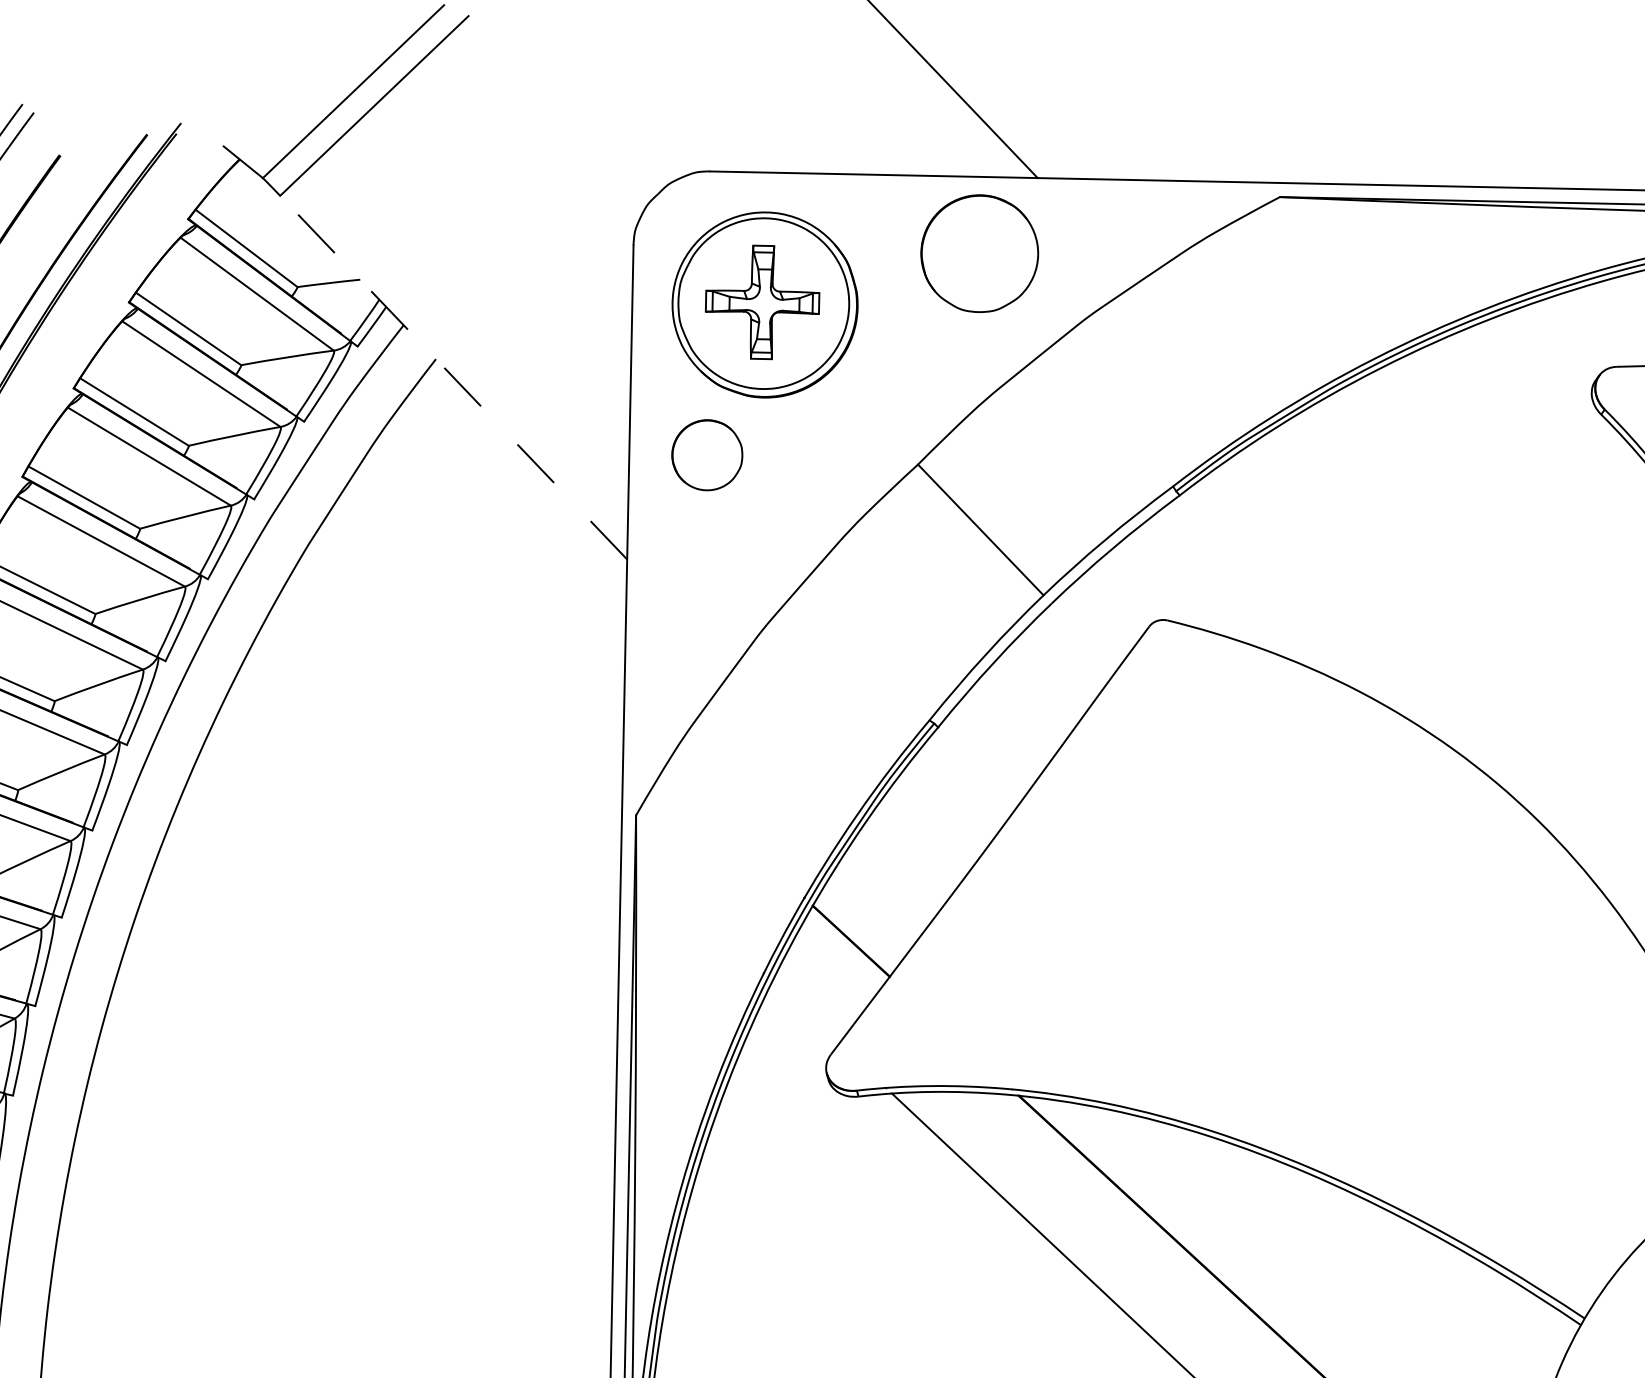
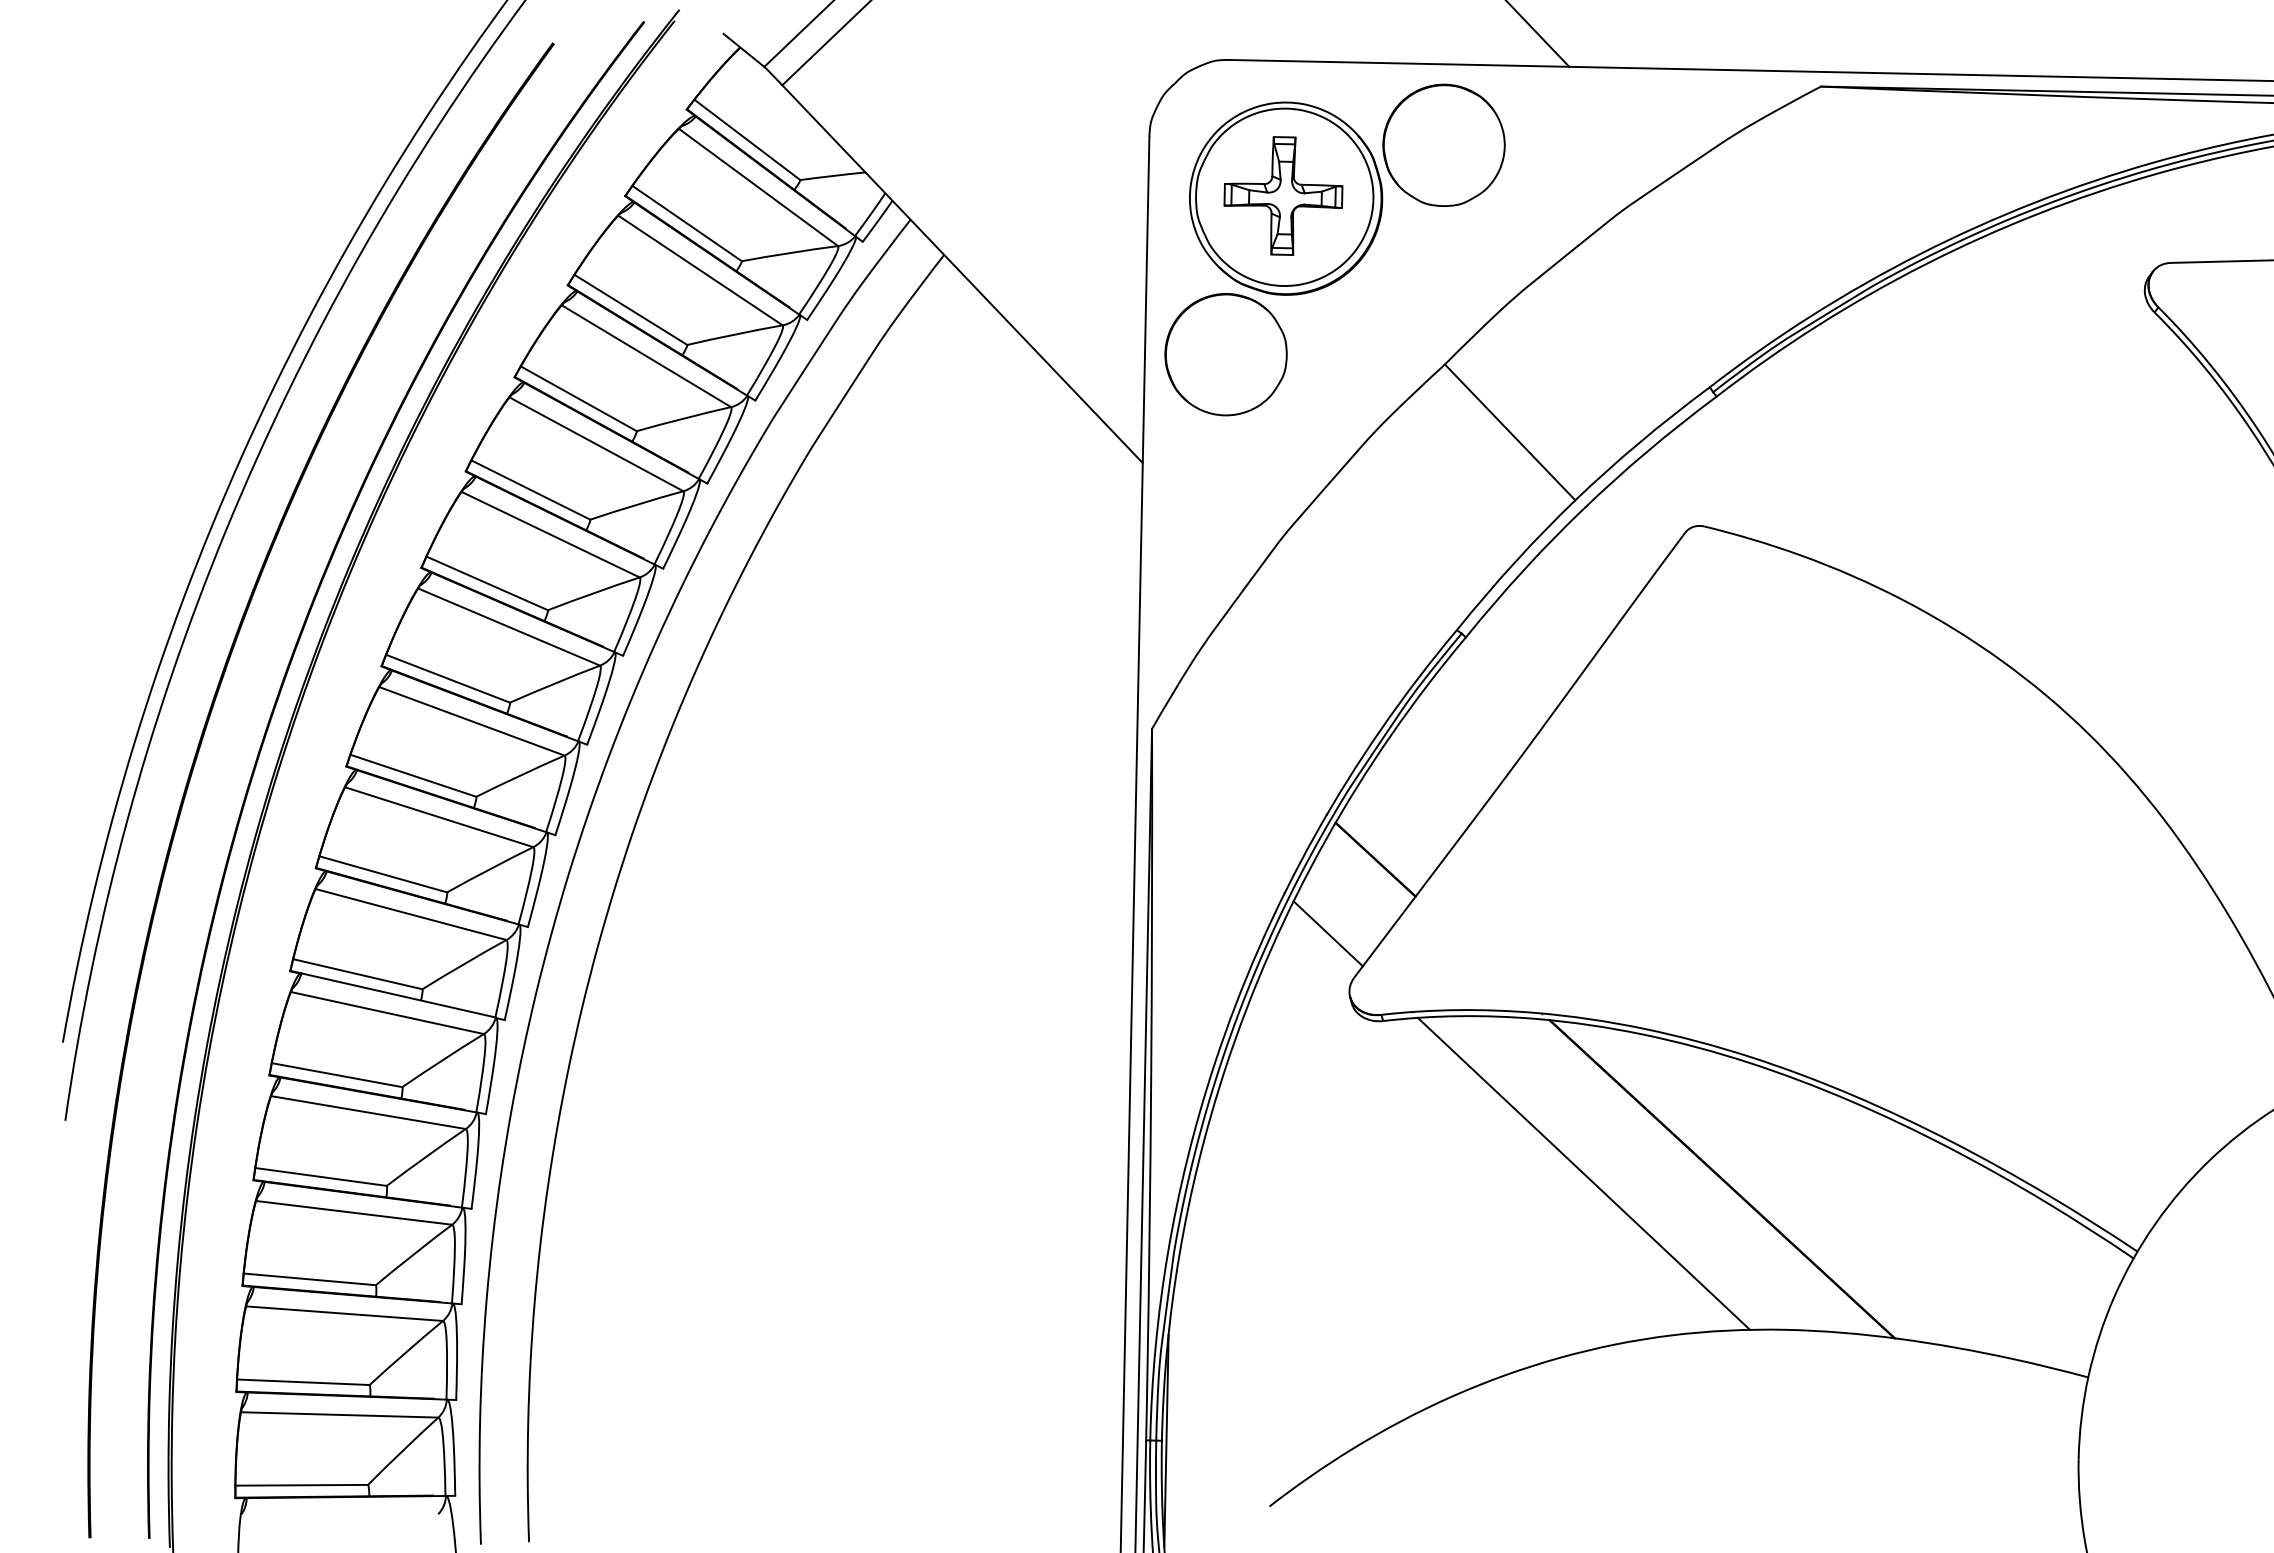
part: (979, 252) -> (1443, 144), moved
line: (453, 377) -> (962, 273), dashed -> solid
part: (706, 454) -> (1225, 354), size x1.67
line: (804, 1012) -> (1327, 933), added

